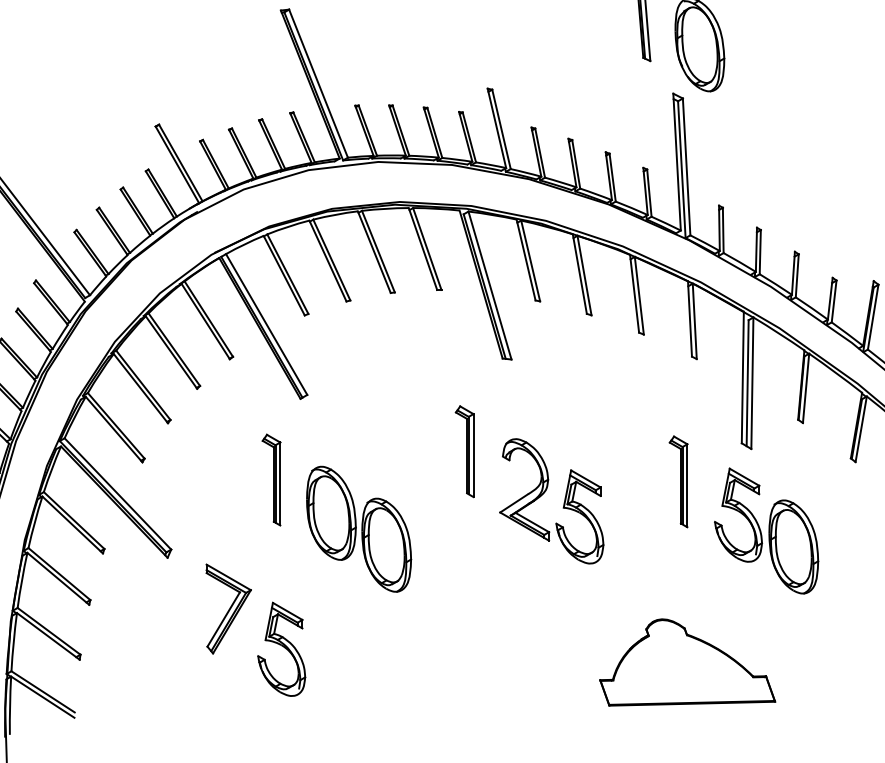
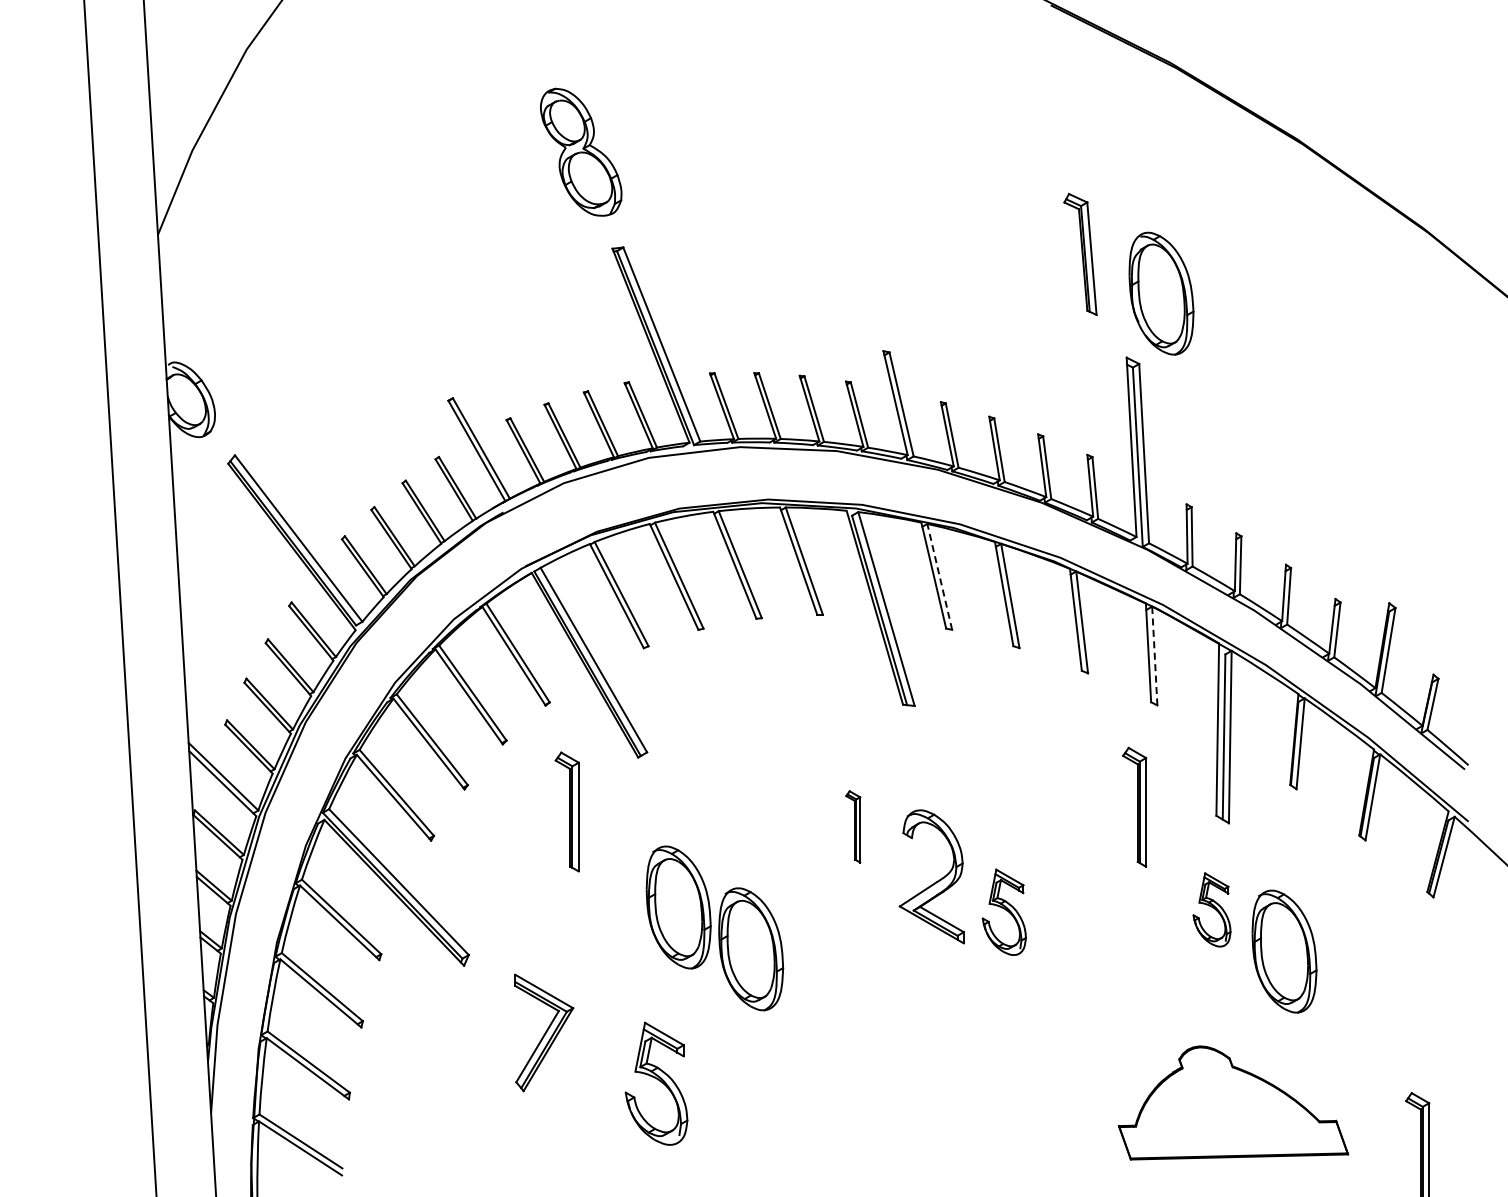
line: (530, 260) -> (939, 576), solid -> dashed
line: (694, 320) -> (1154, 655), solid -> dashed
part: (464, 451) -> (852, 826), size x0.6
part: (270, 479) -> (566, 811), moved
part: (678, 481) -> (1134, 806), moved
part: (738, 514) -> (1211, 909), size x0.6
part: (580, 517) -> (1004, 912), size x0.7
part: (281, 649) -> (656, 1083), moved
part: (687, 662) -> (1233, 1102), moved

